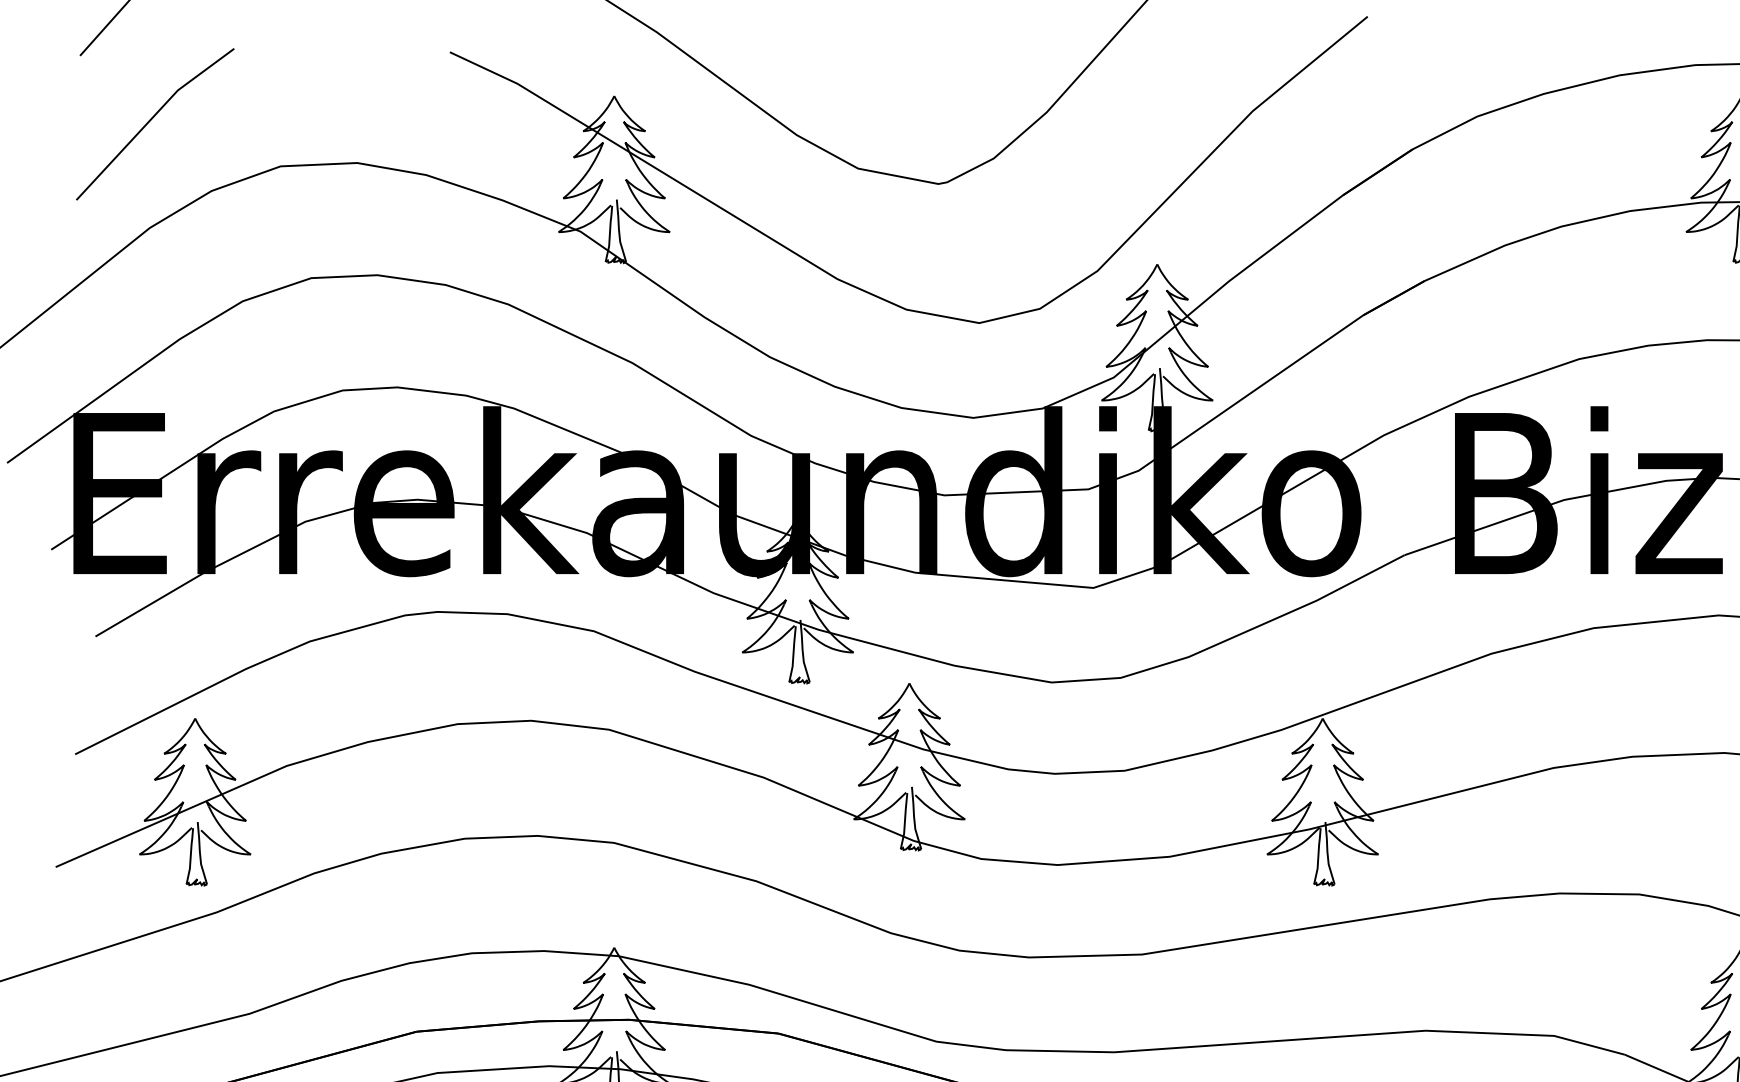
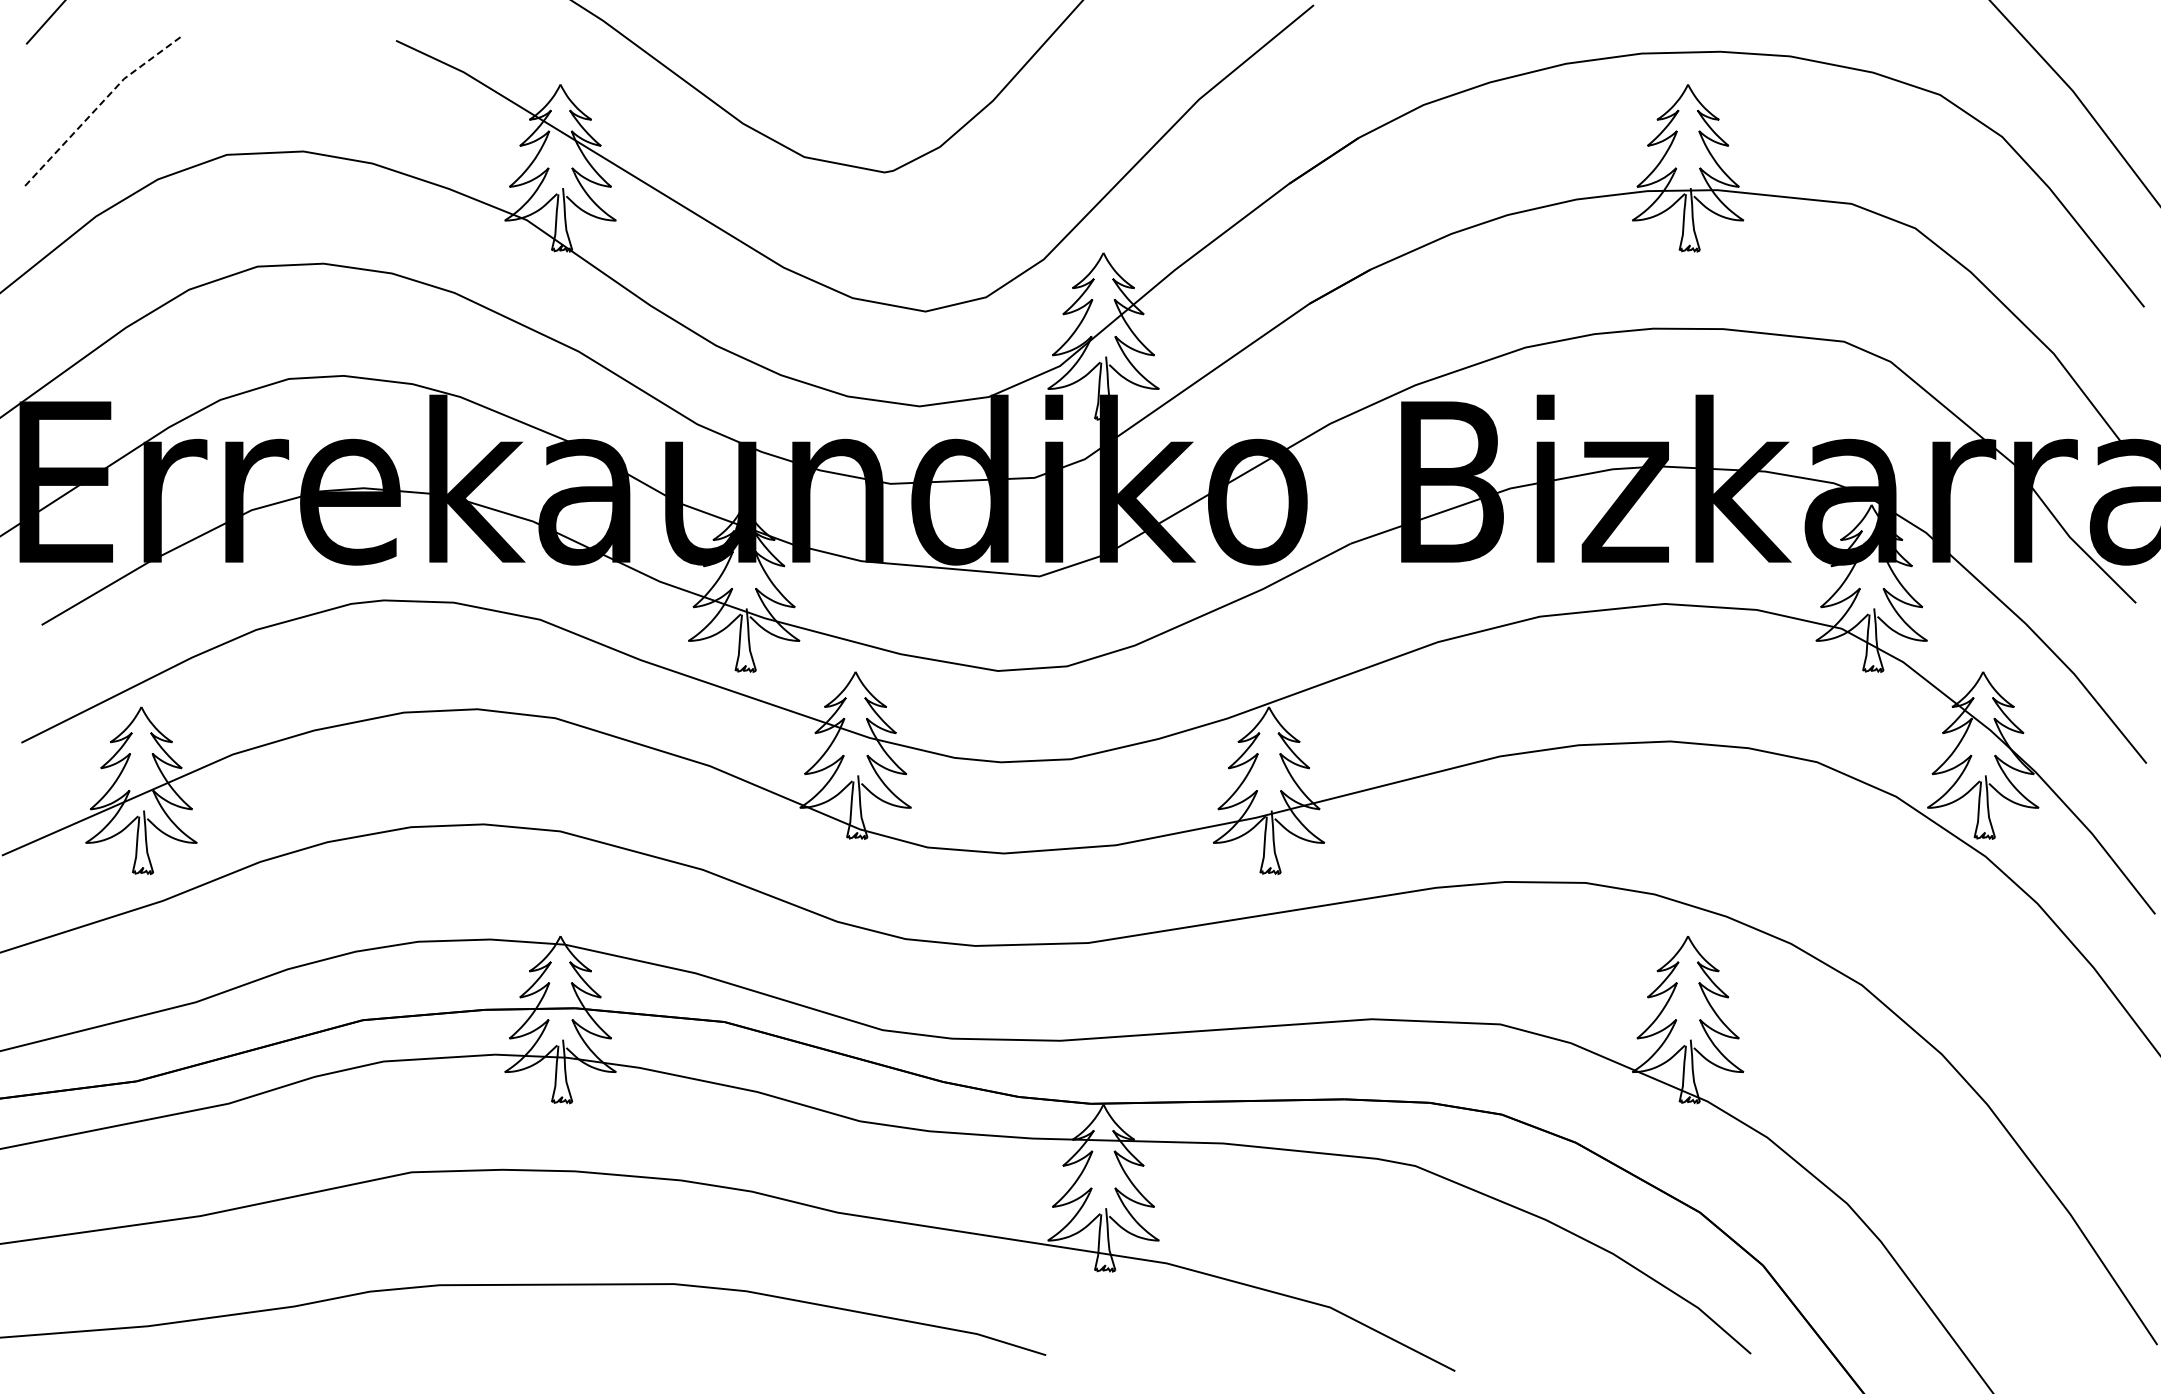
line: (151, 119) -> (97, 107), solid -> dashed

